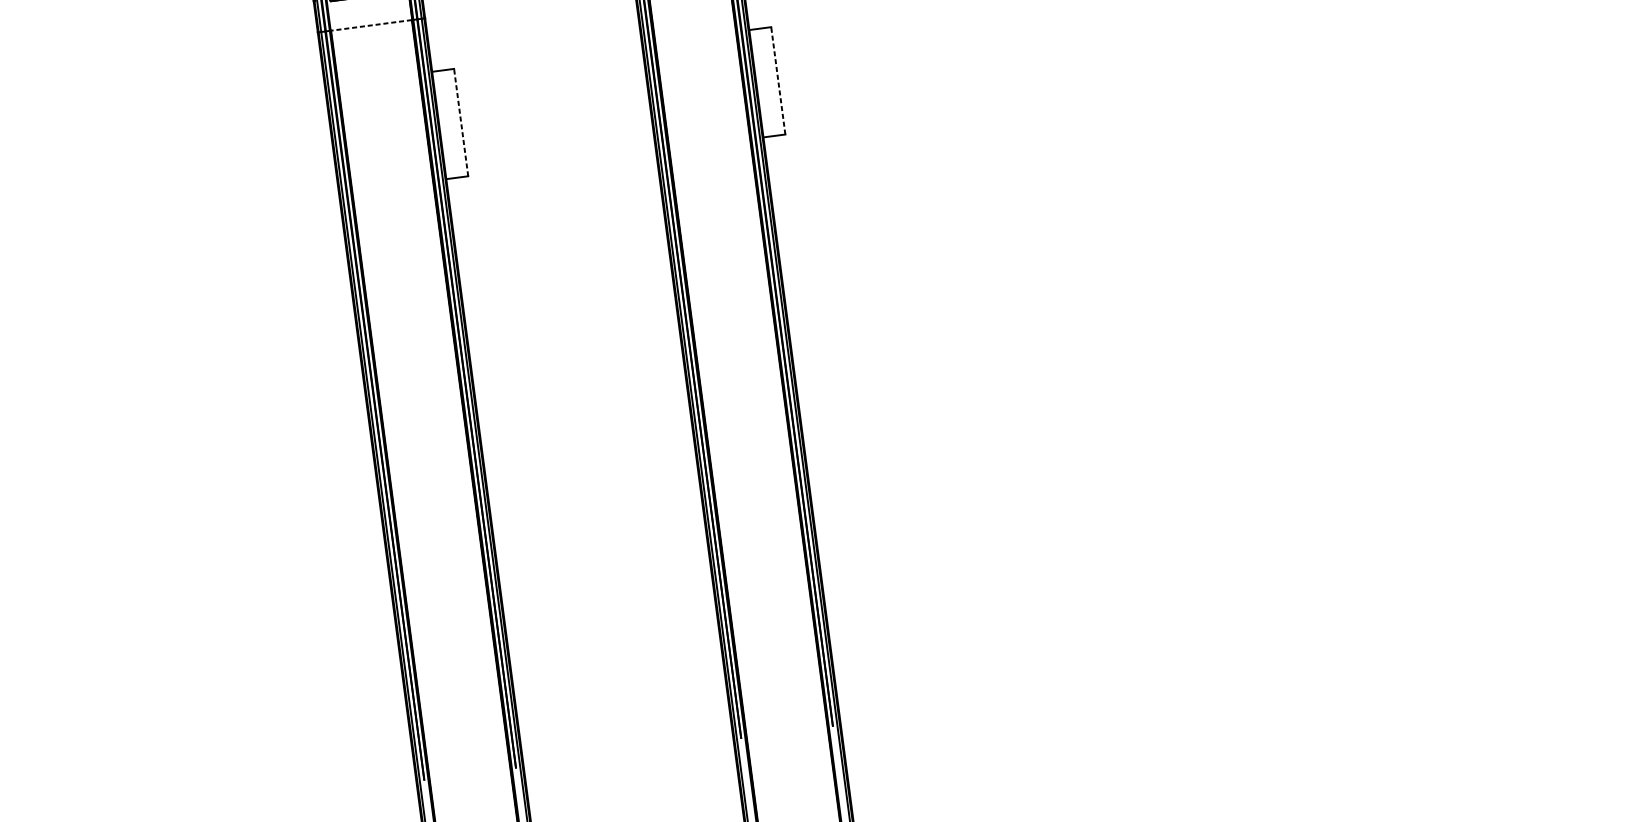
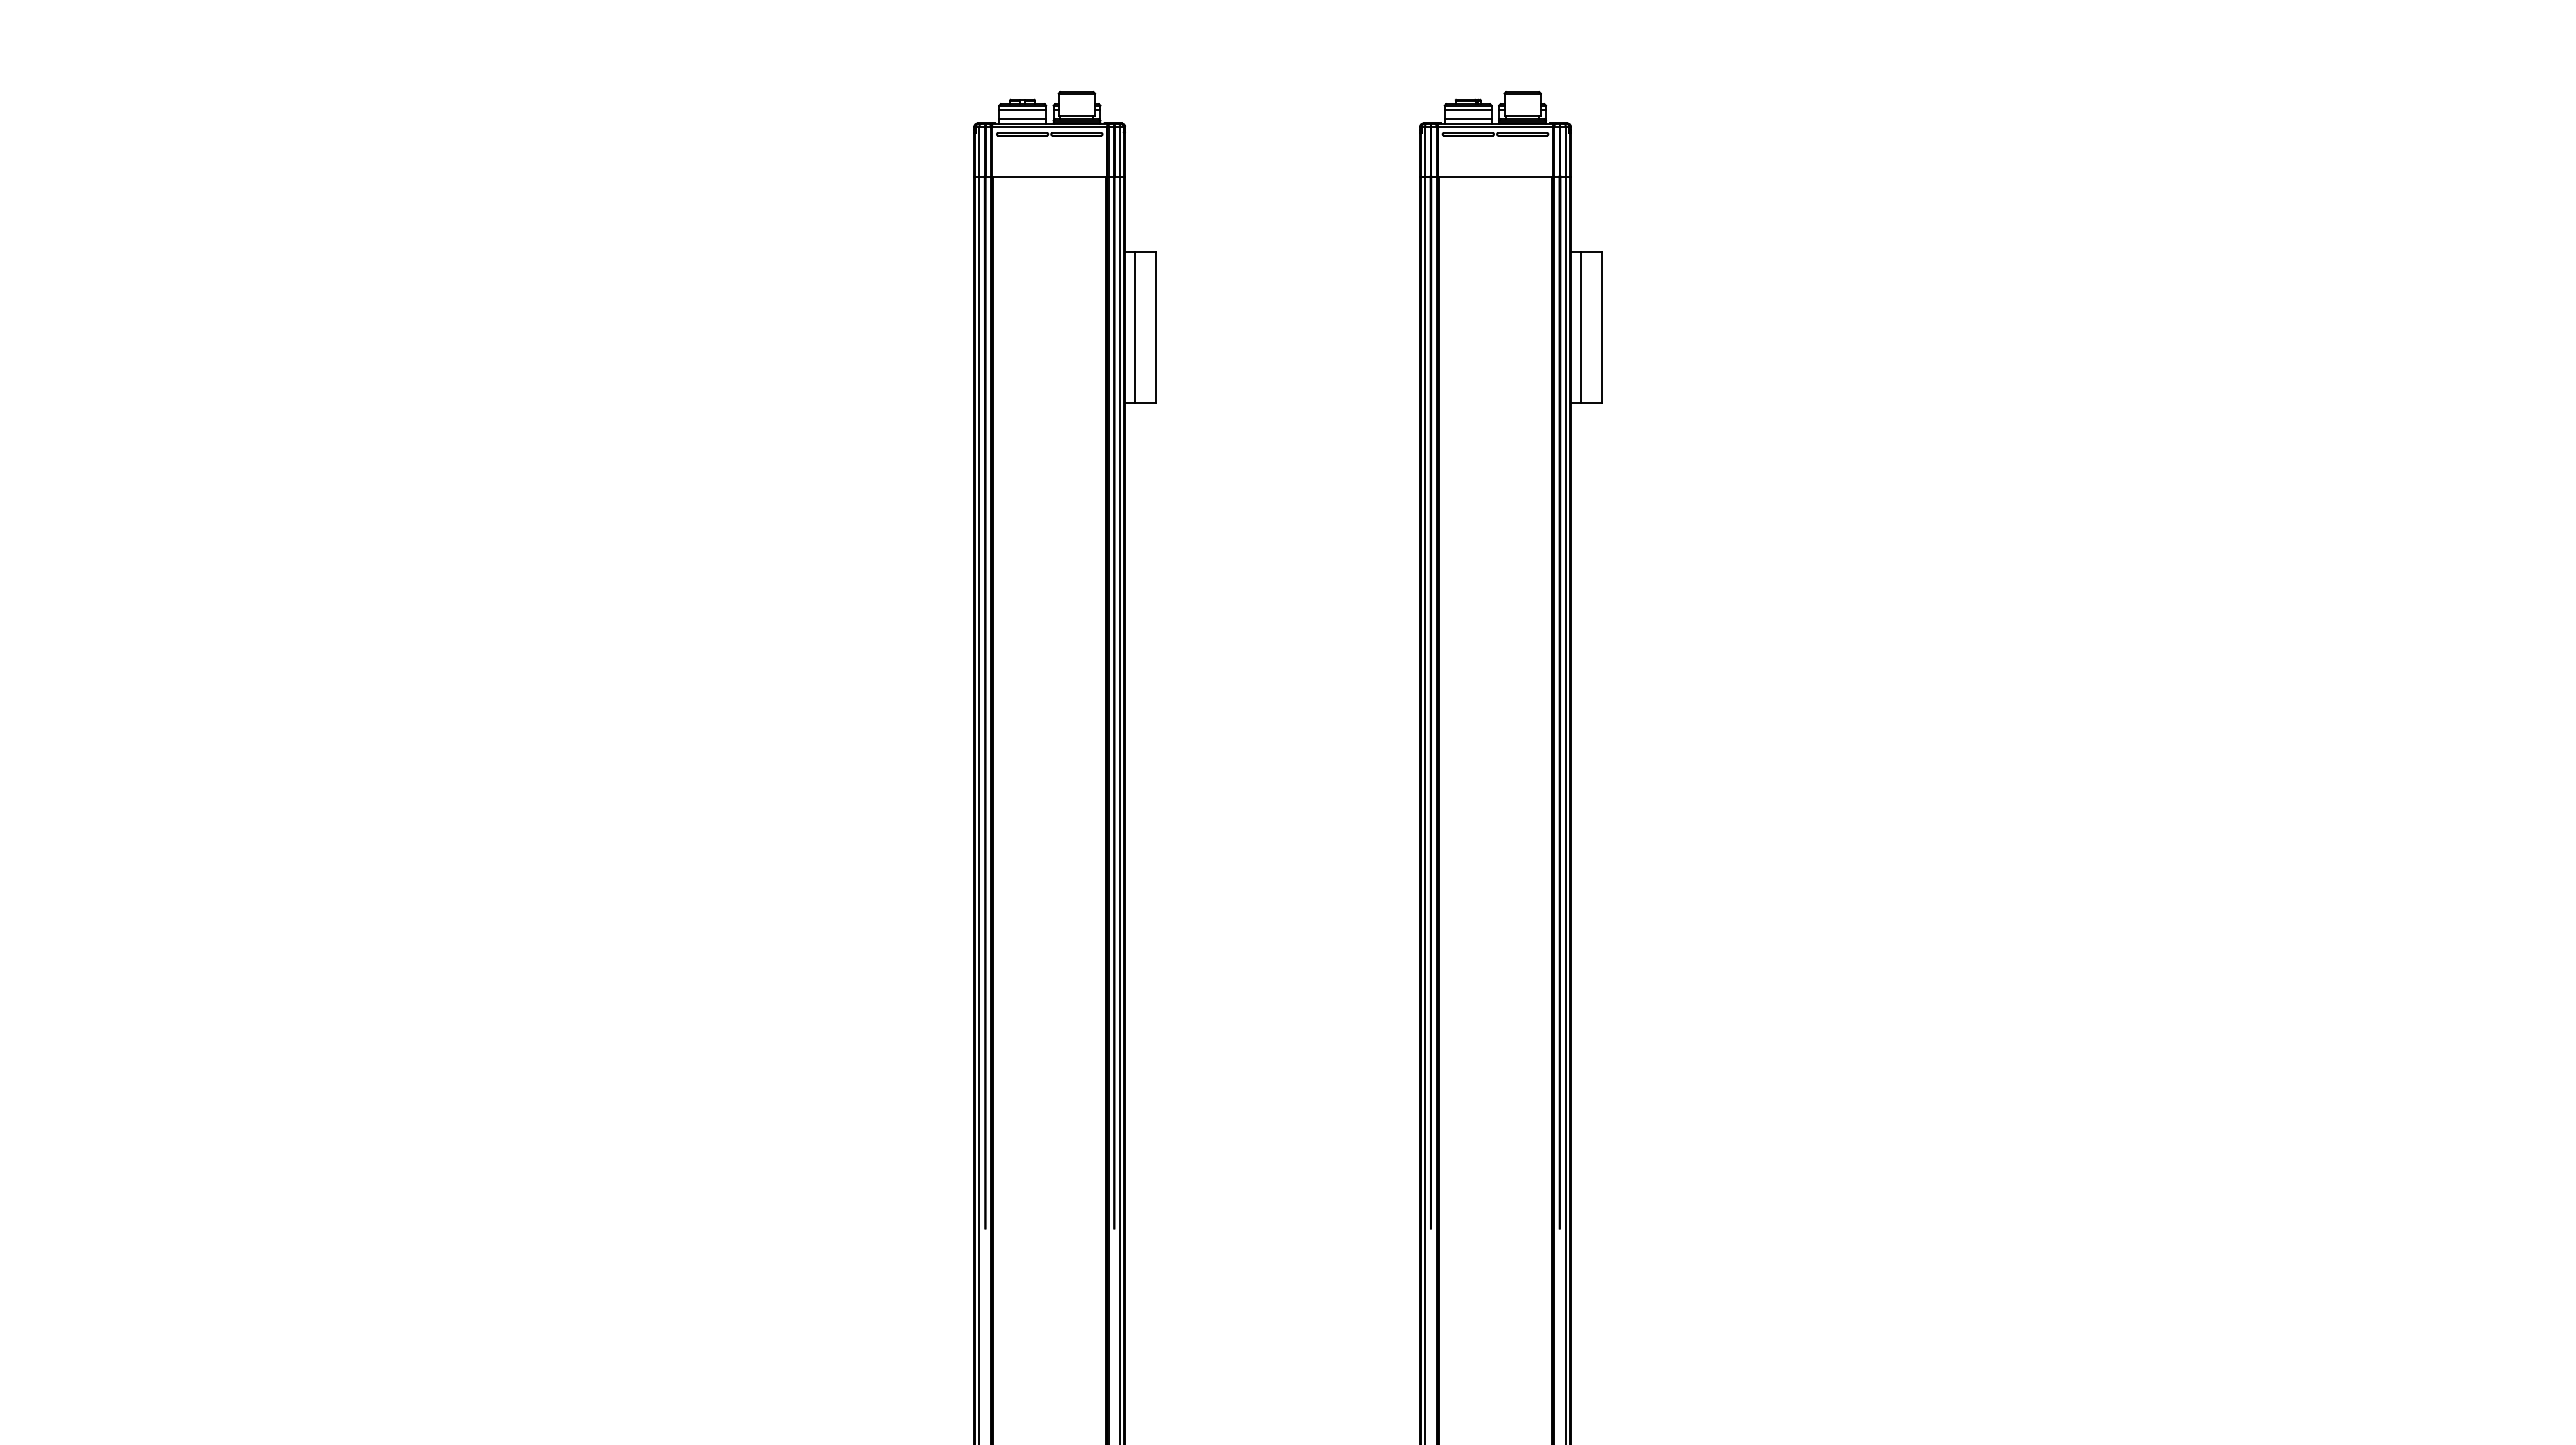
line: (371, 25) -> (1049, 176), dashed -> solid
line: (778, 80) -> (1601, 326), dashed -> solid
line: (763, 82) -> (1580, 326), added
line: (460, 122) -> (1155, 326), dashed -> solid
line: (445, 124) -> (1134, 326), added

